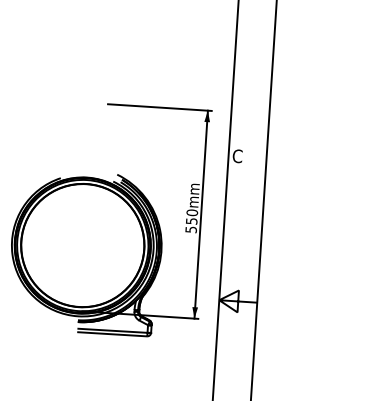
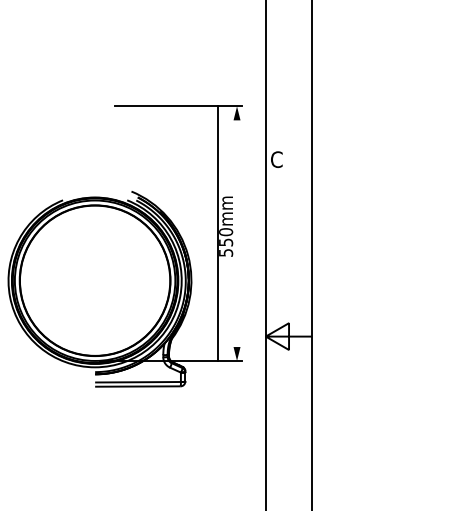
line: (201, 214) -> (218, 233), moved

